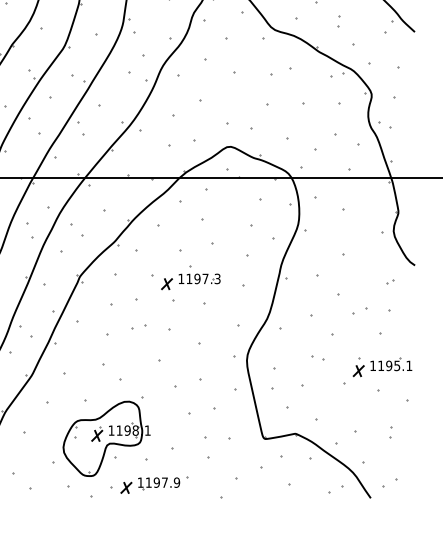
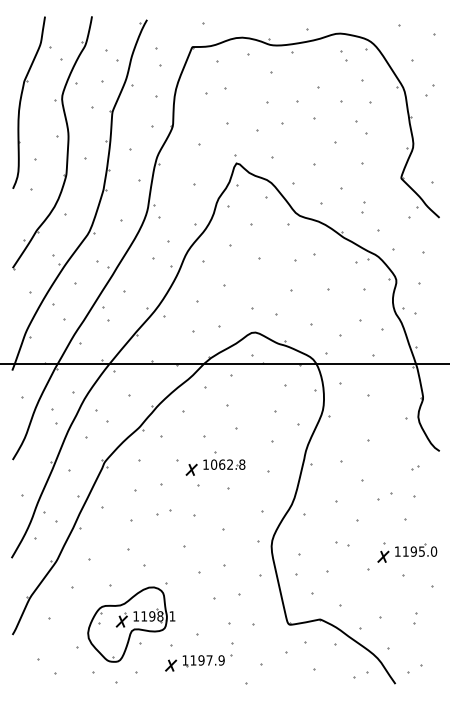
text: (203, 278) -> (228, 464), 1197.3 -> 1062.8
text: (408, 365) -> (433, 551), 1195.1 -> 1195.0
part: (153, 484) -> (198, 662), moved

